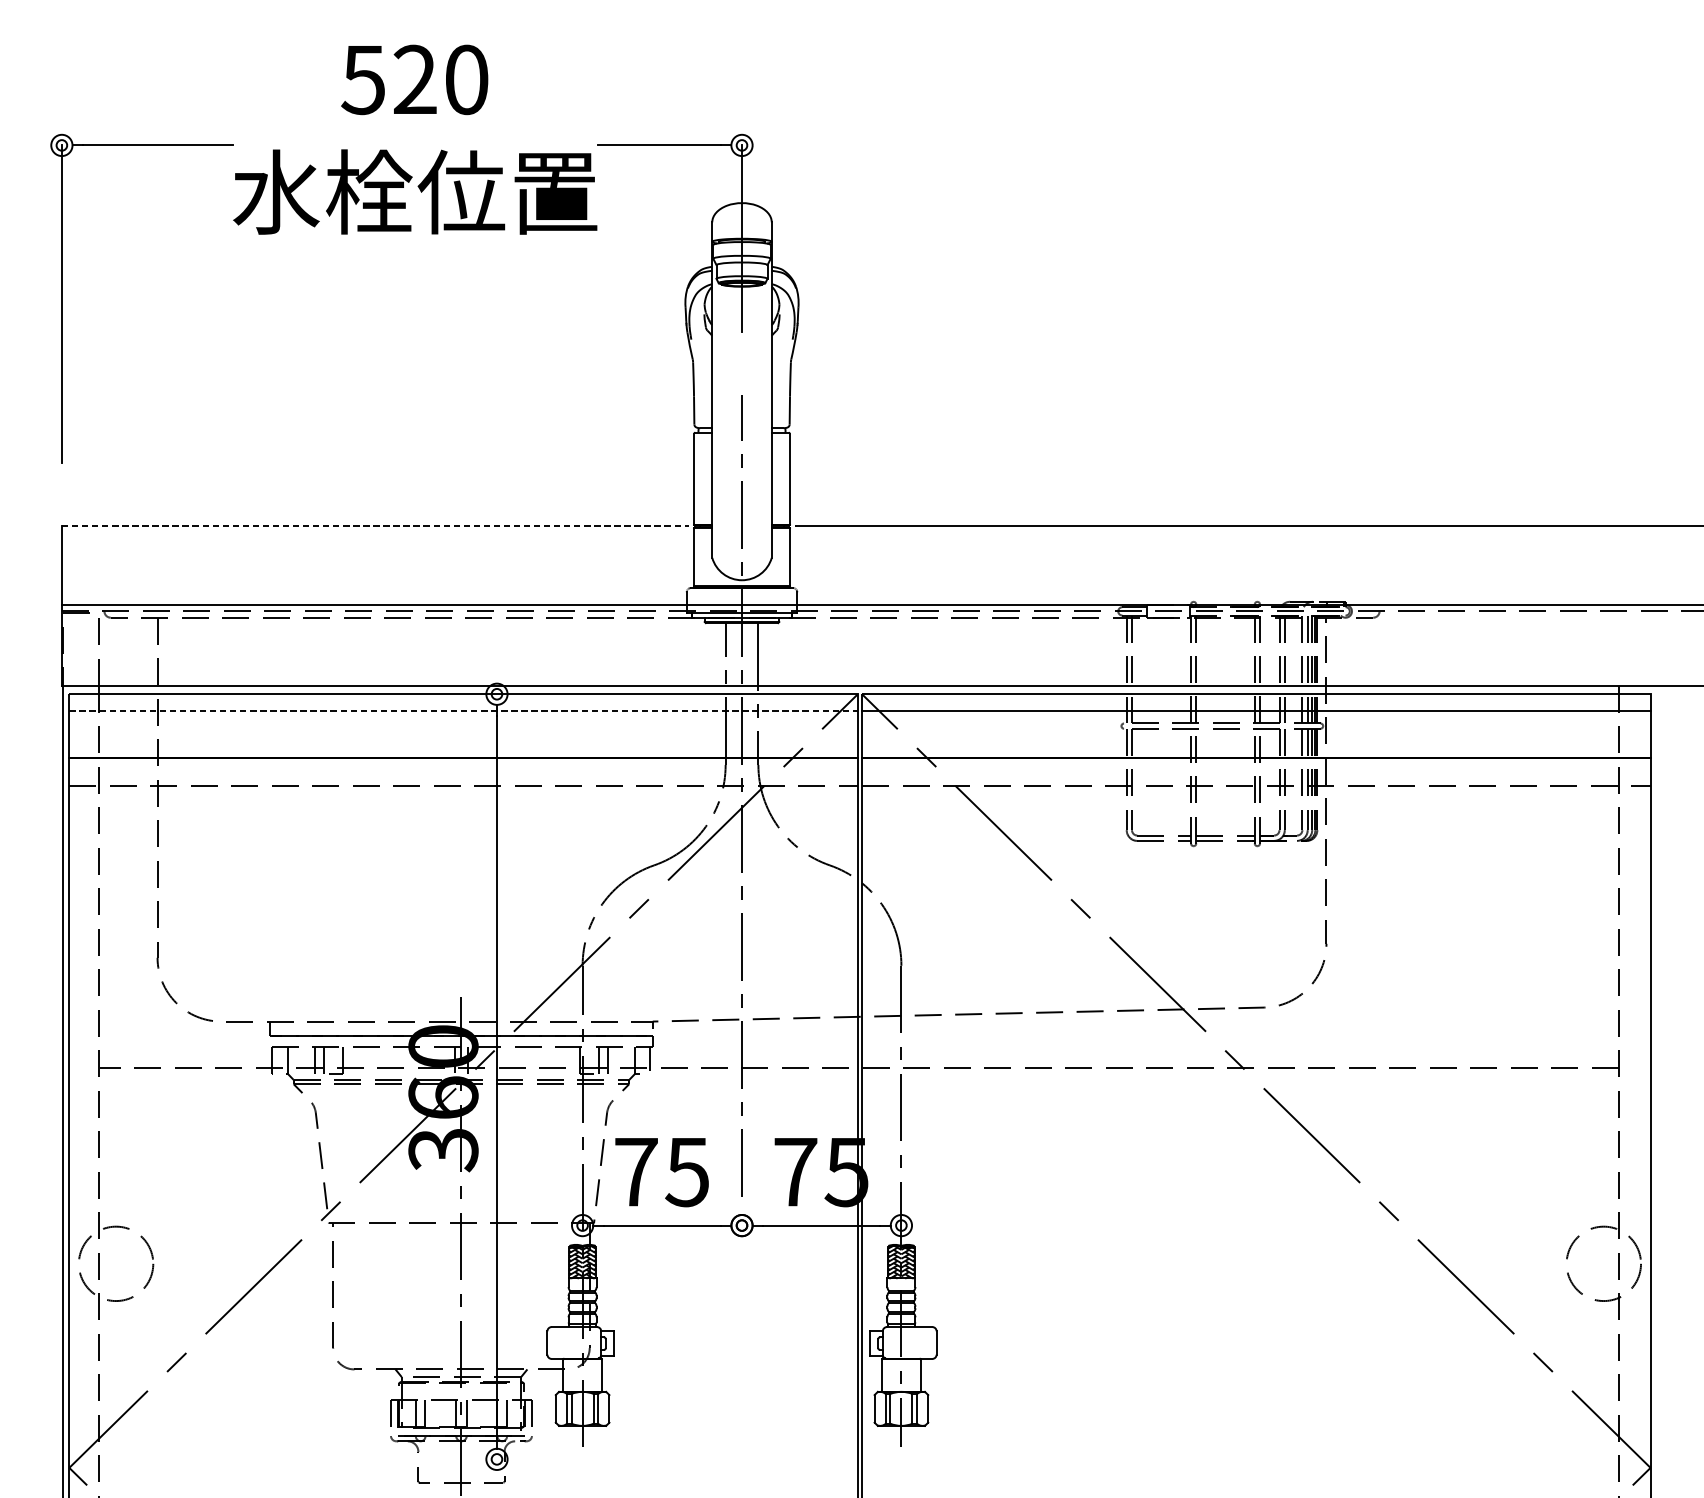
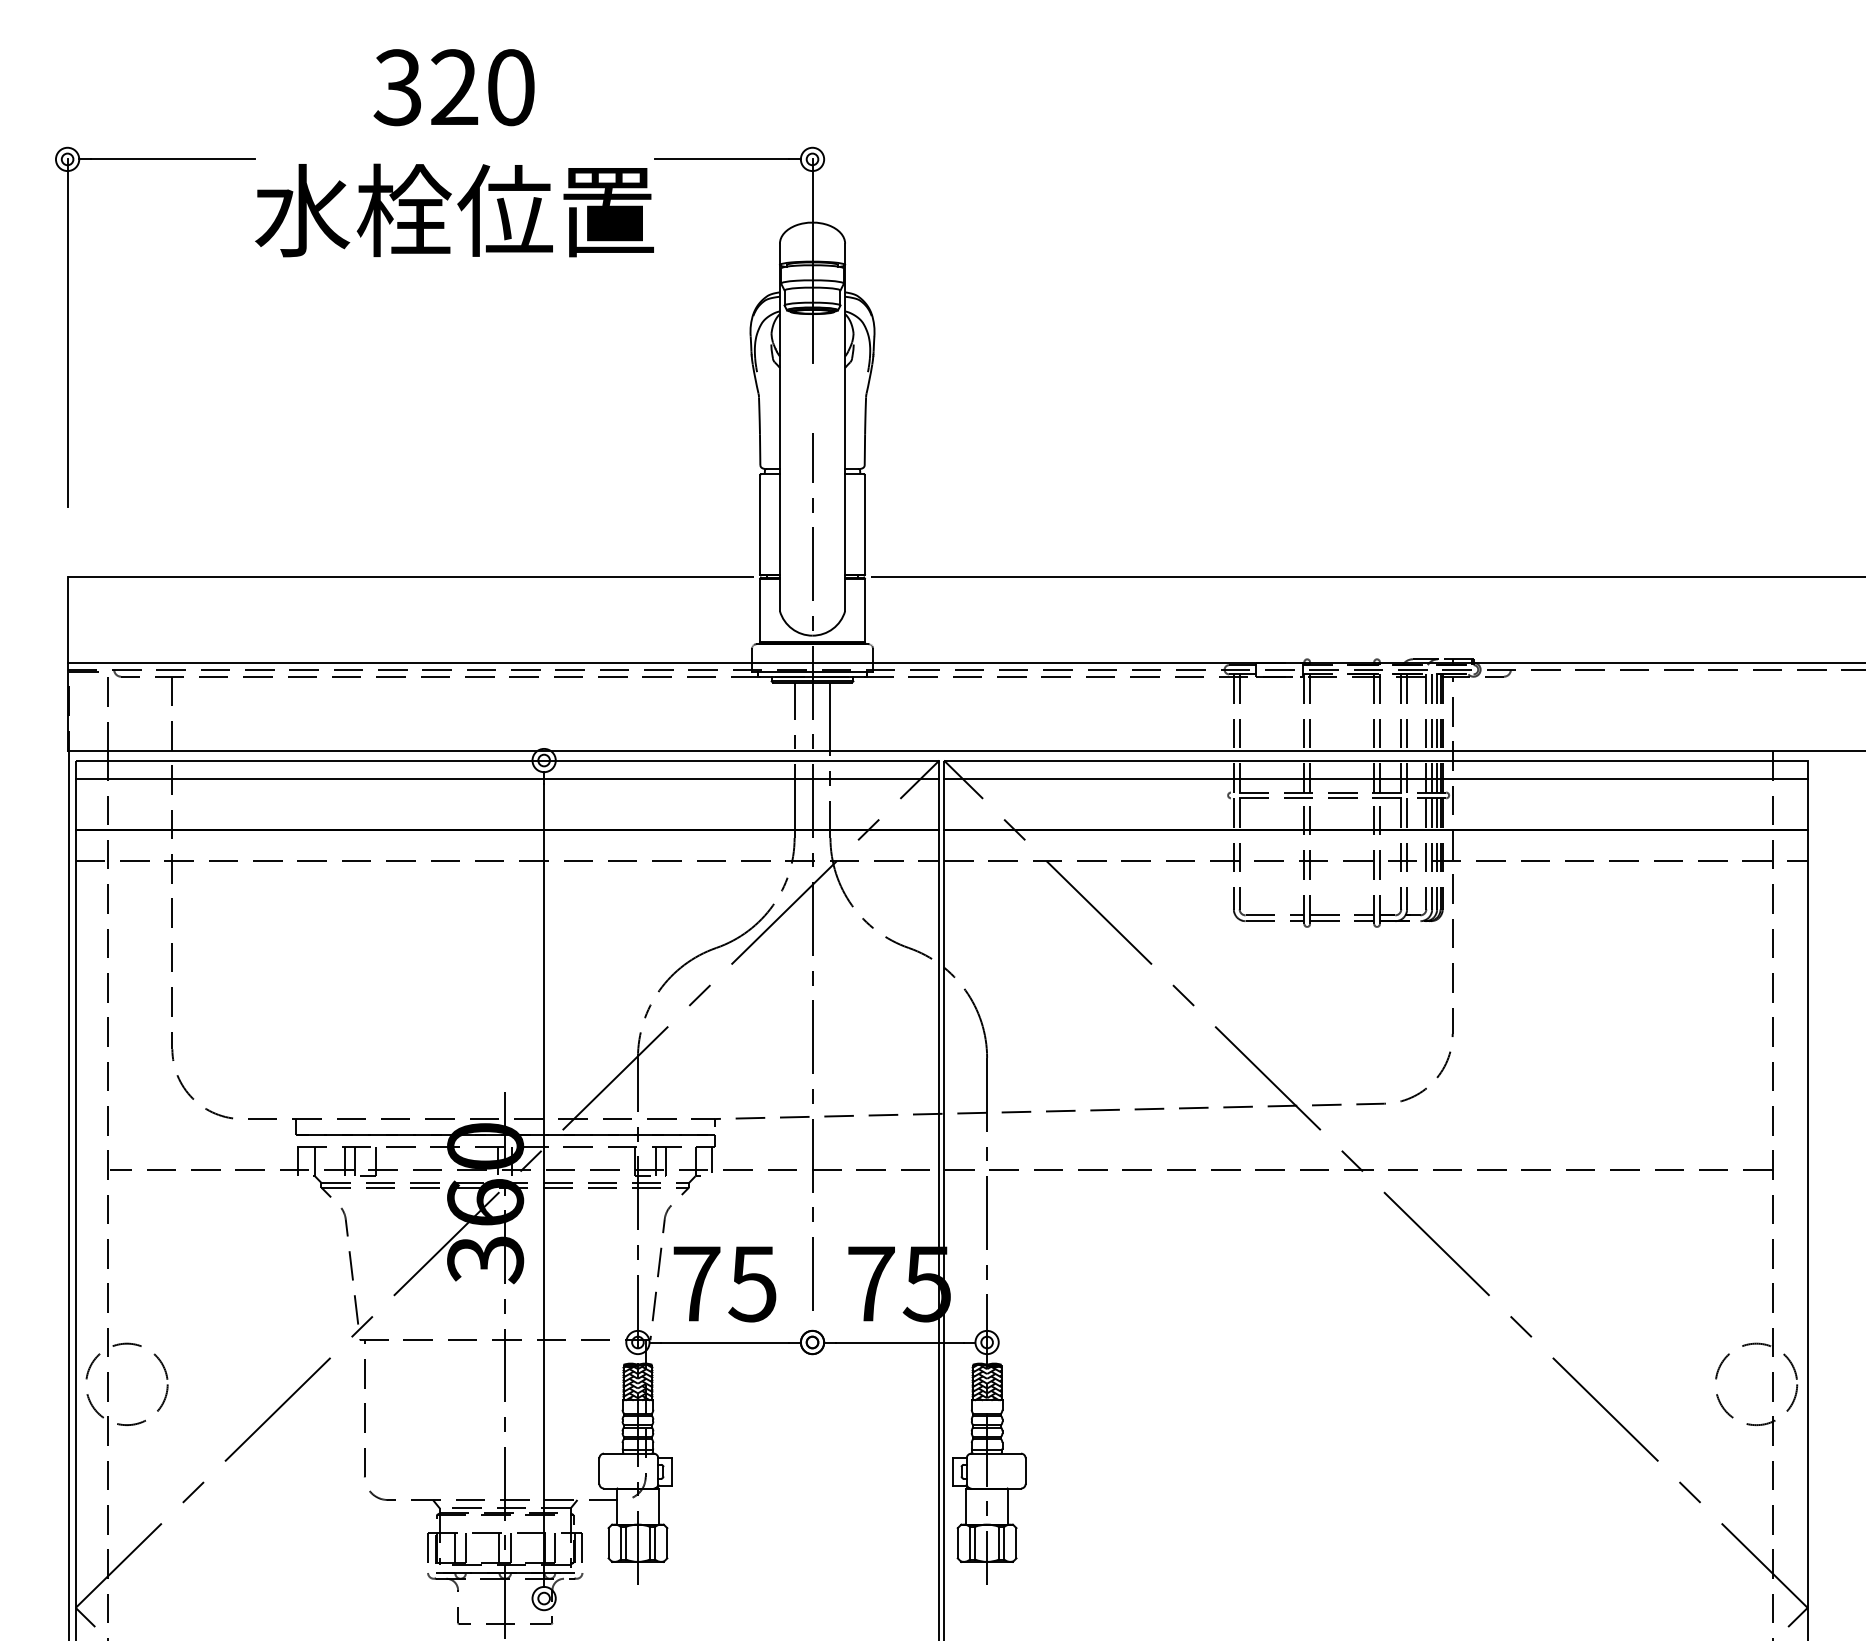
text: (363, 79) -> (397, 87), 520 -> 320
line: (375, 526) -> (411, 576), dashed -> solid
line: (463, 711) -> (507, 779), dashed -> solid

